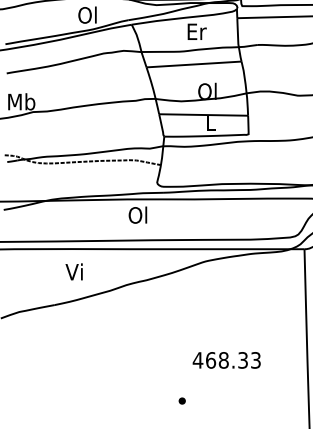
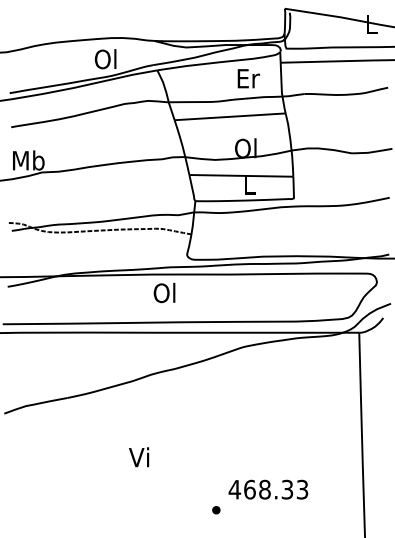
text: (196, 31) -> (248, 78), moved
text: (74, 272) -> (139, 457), moved
text: (226, 360) -> (268, 489), moved

